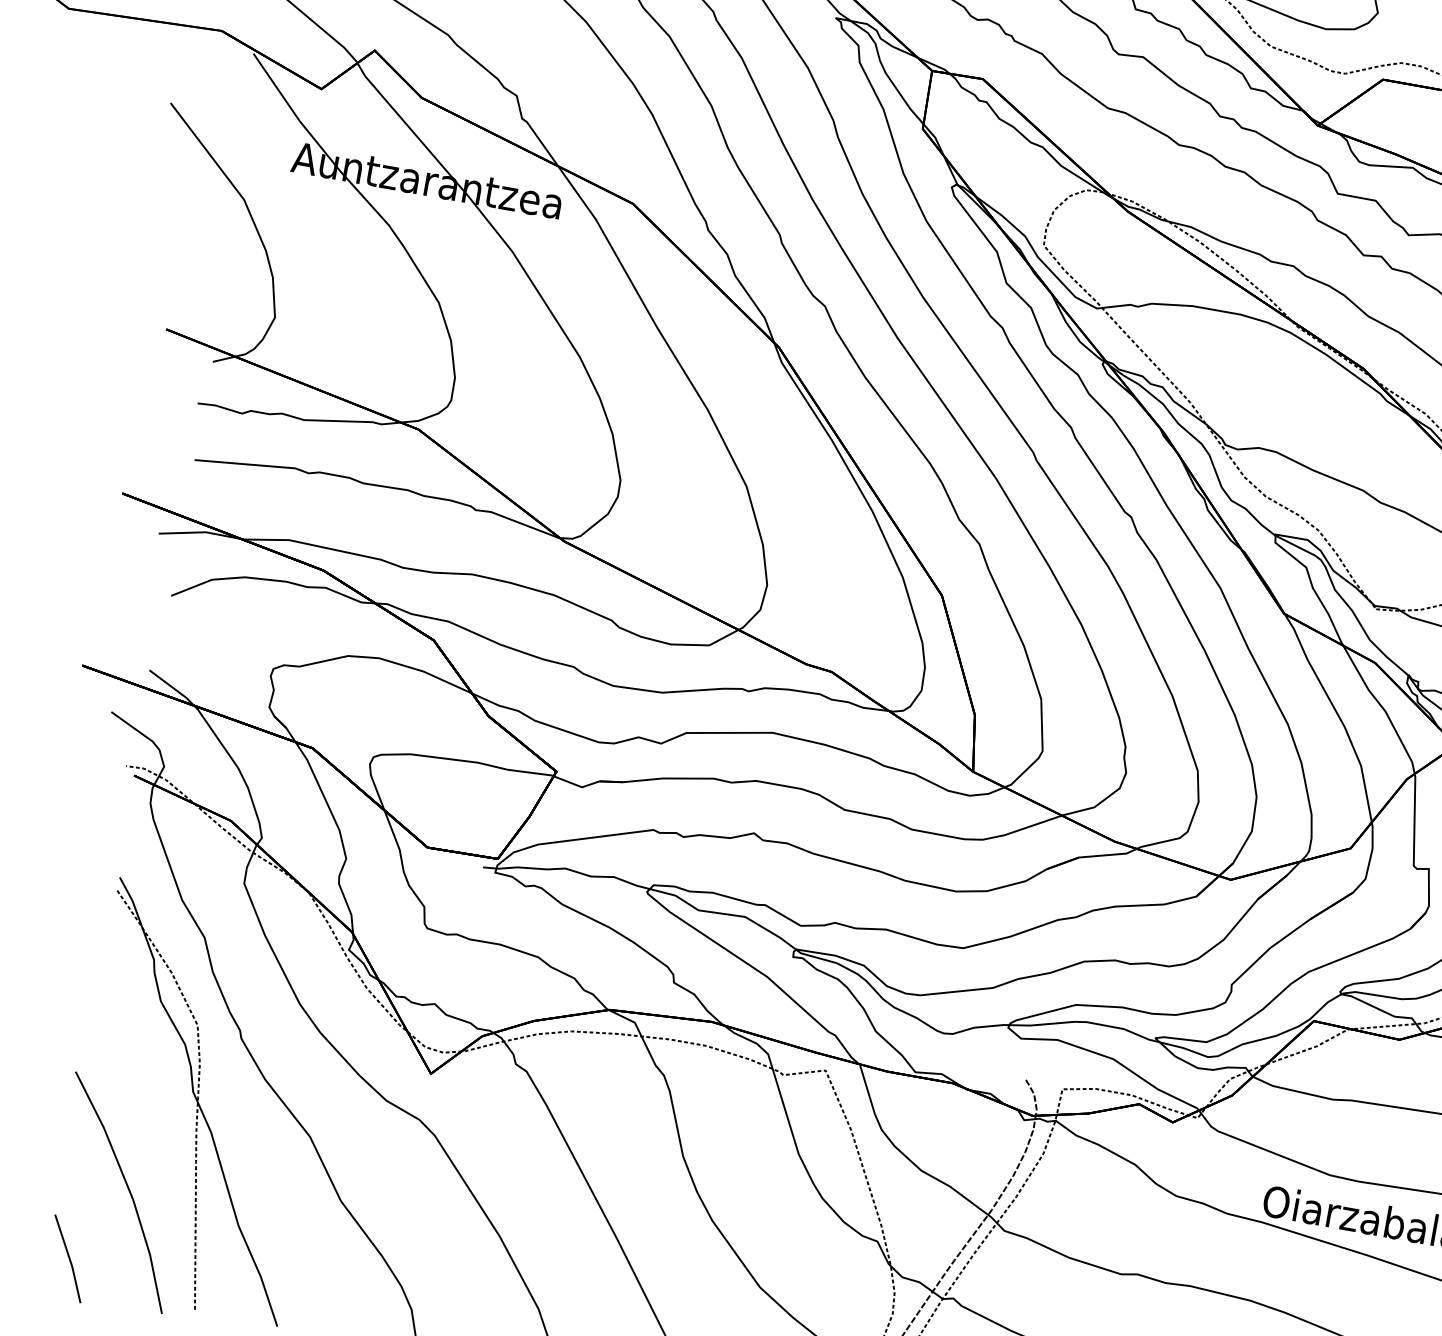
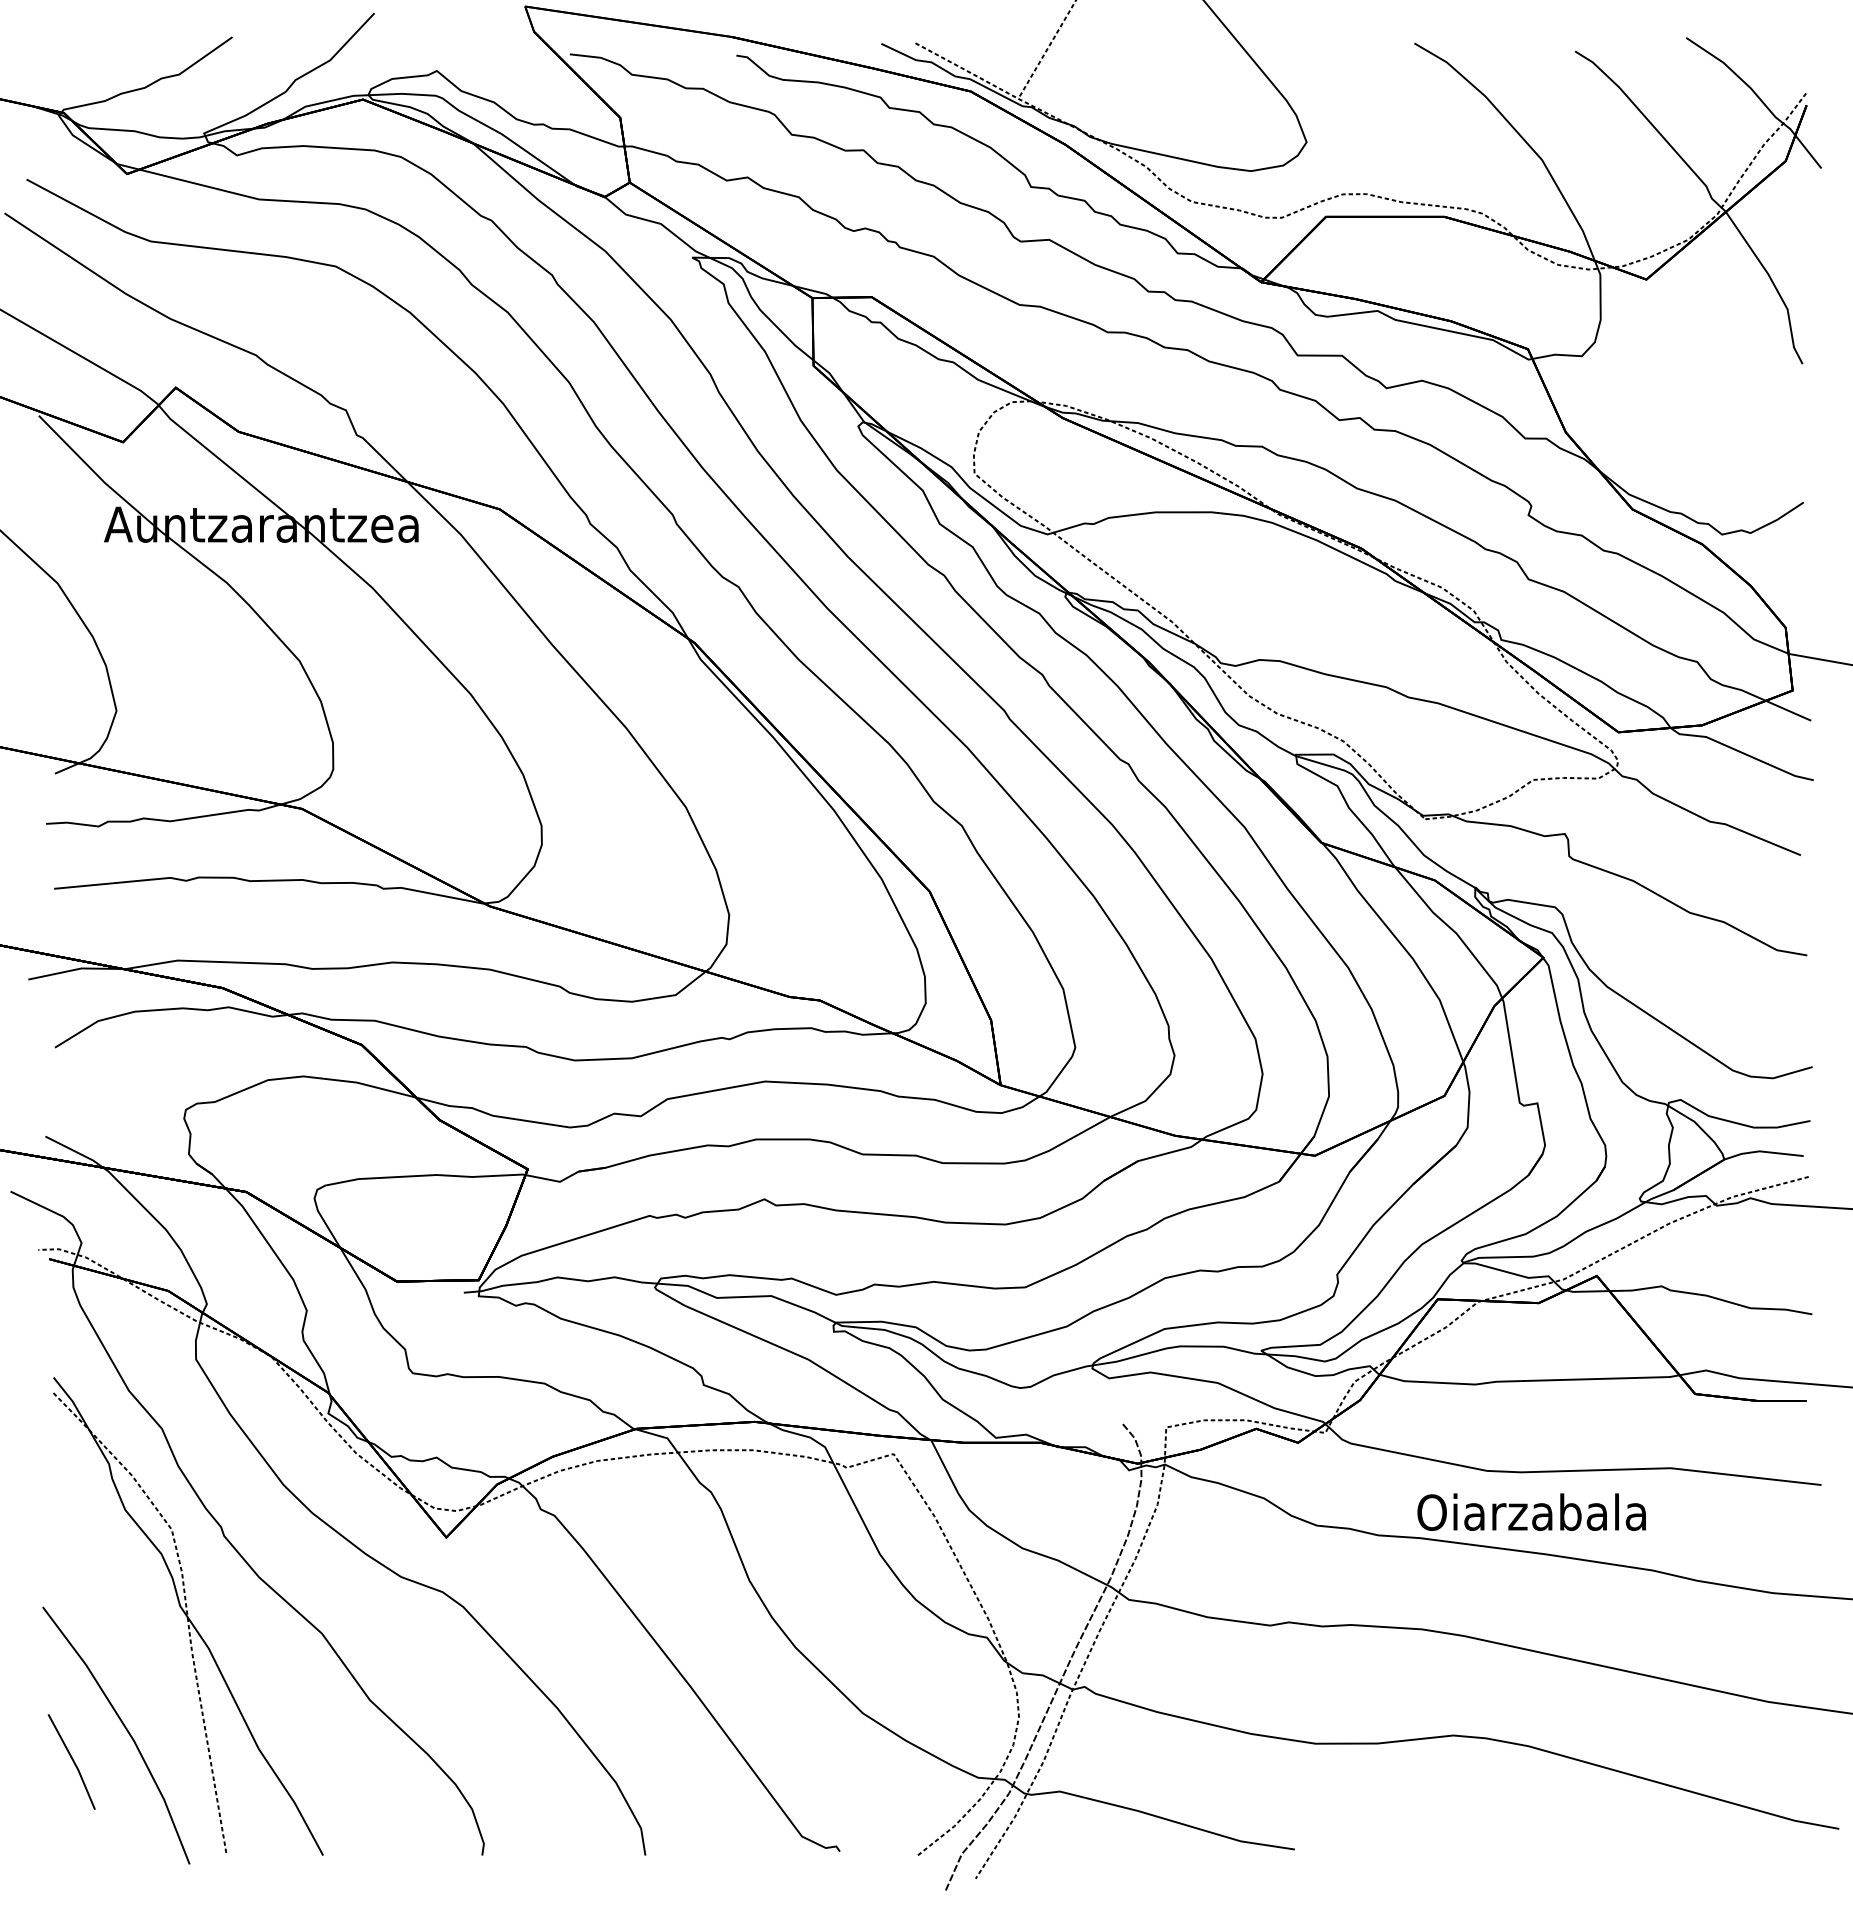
line: (68, 1258) -> (72, 1761), moved

